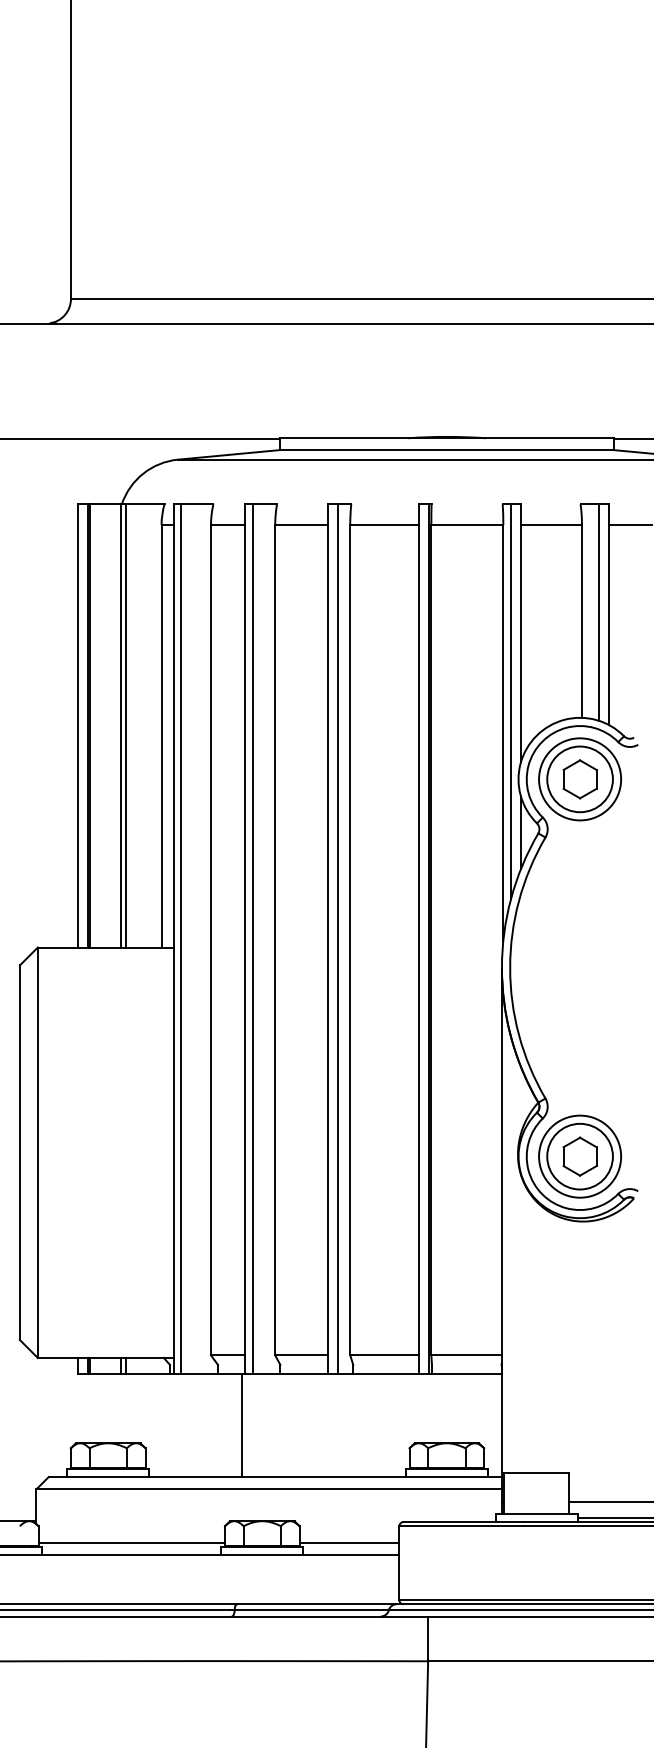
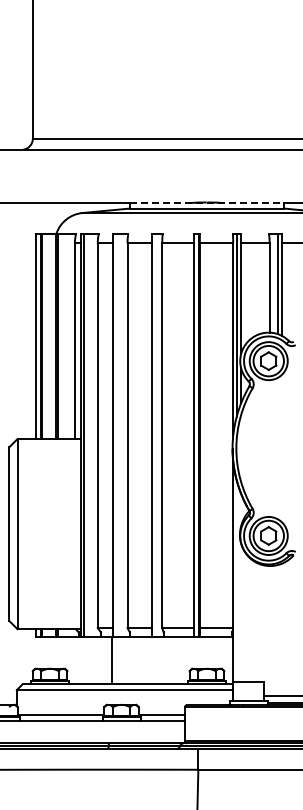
line: (447, 439) -> (207, 203), solid -> dashed
line: (253, 937) -> (117, 434), removed
line: (337, 937) -> (156, 434), removed

